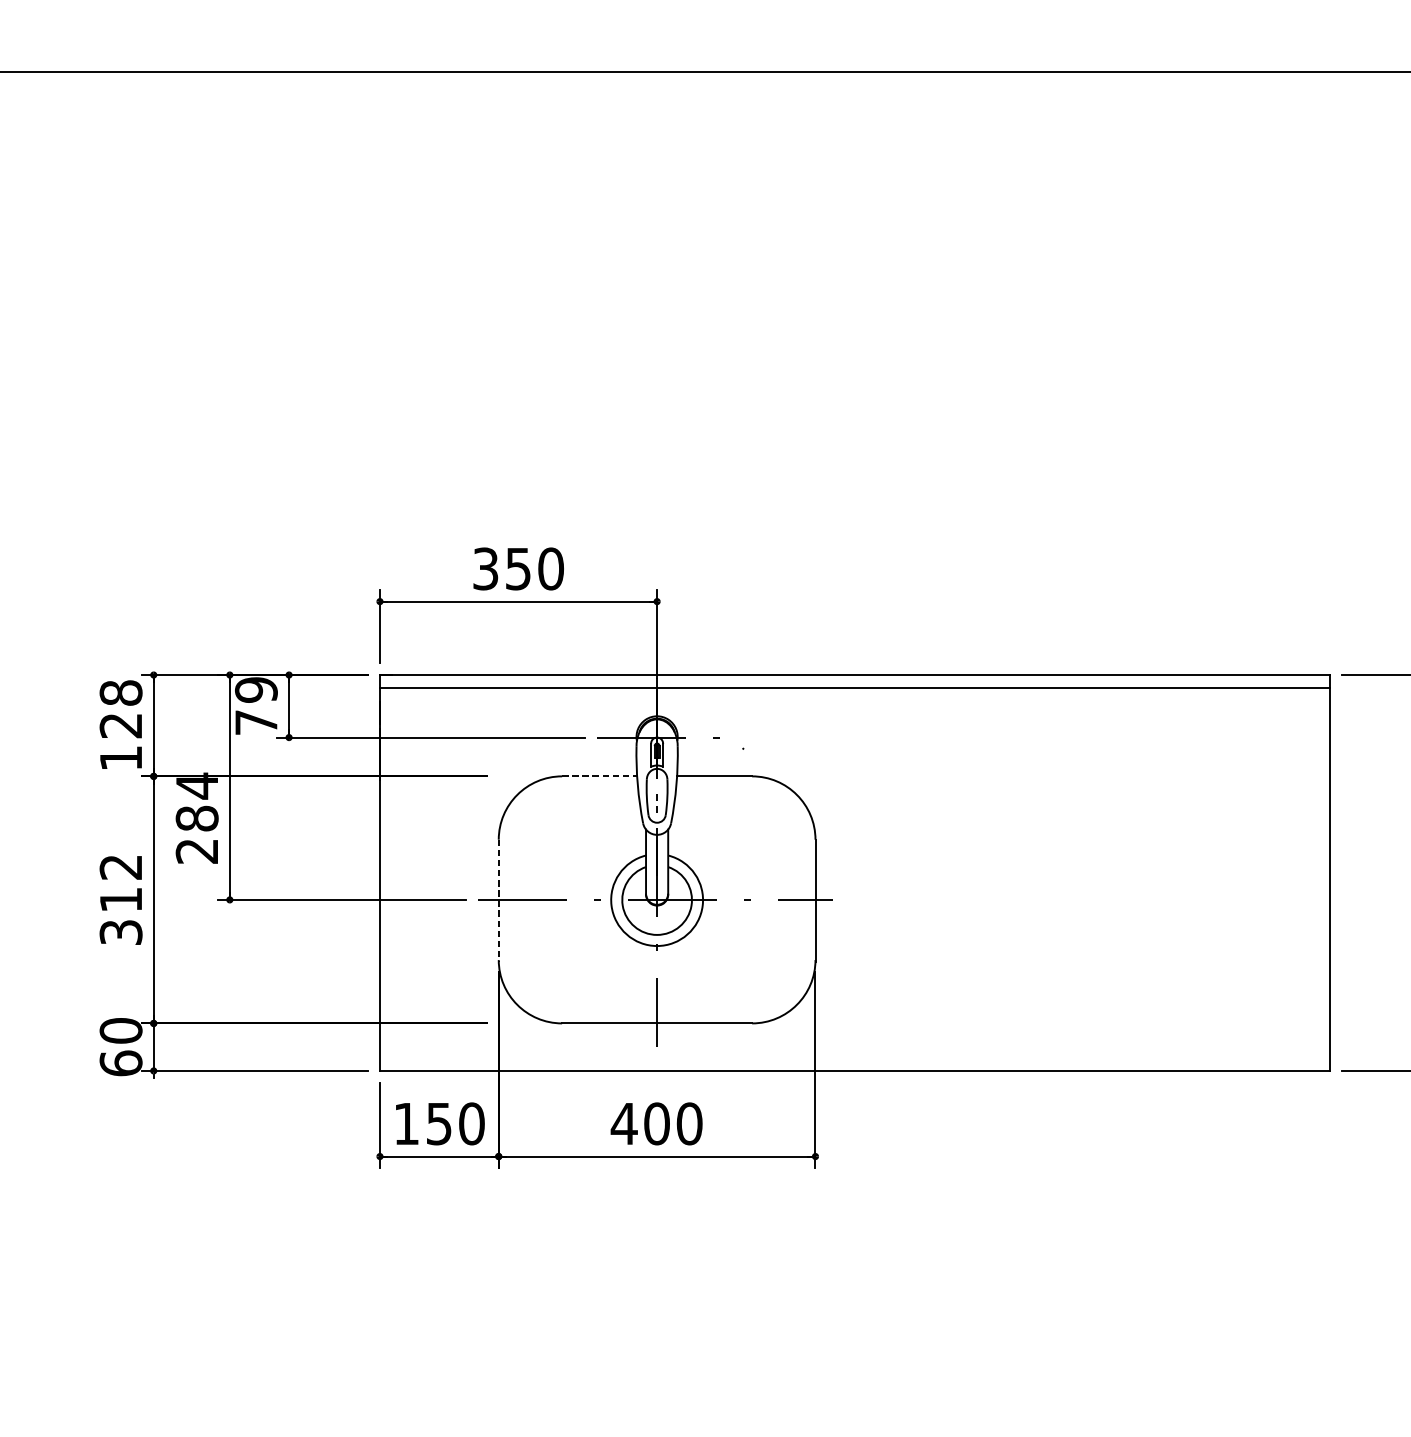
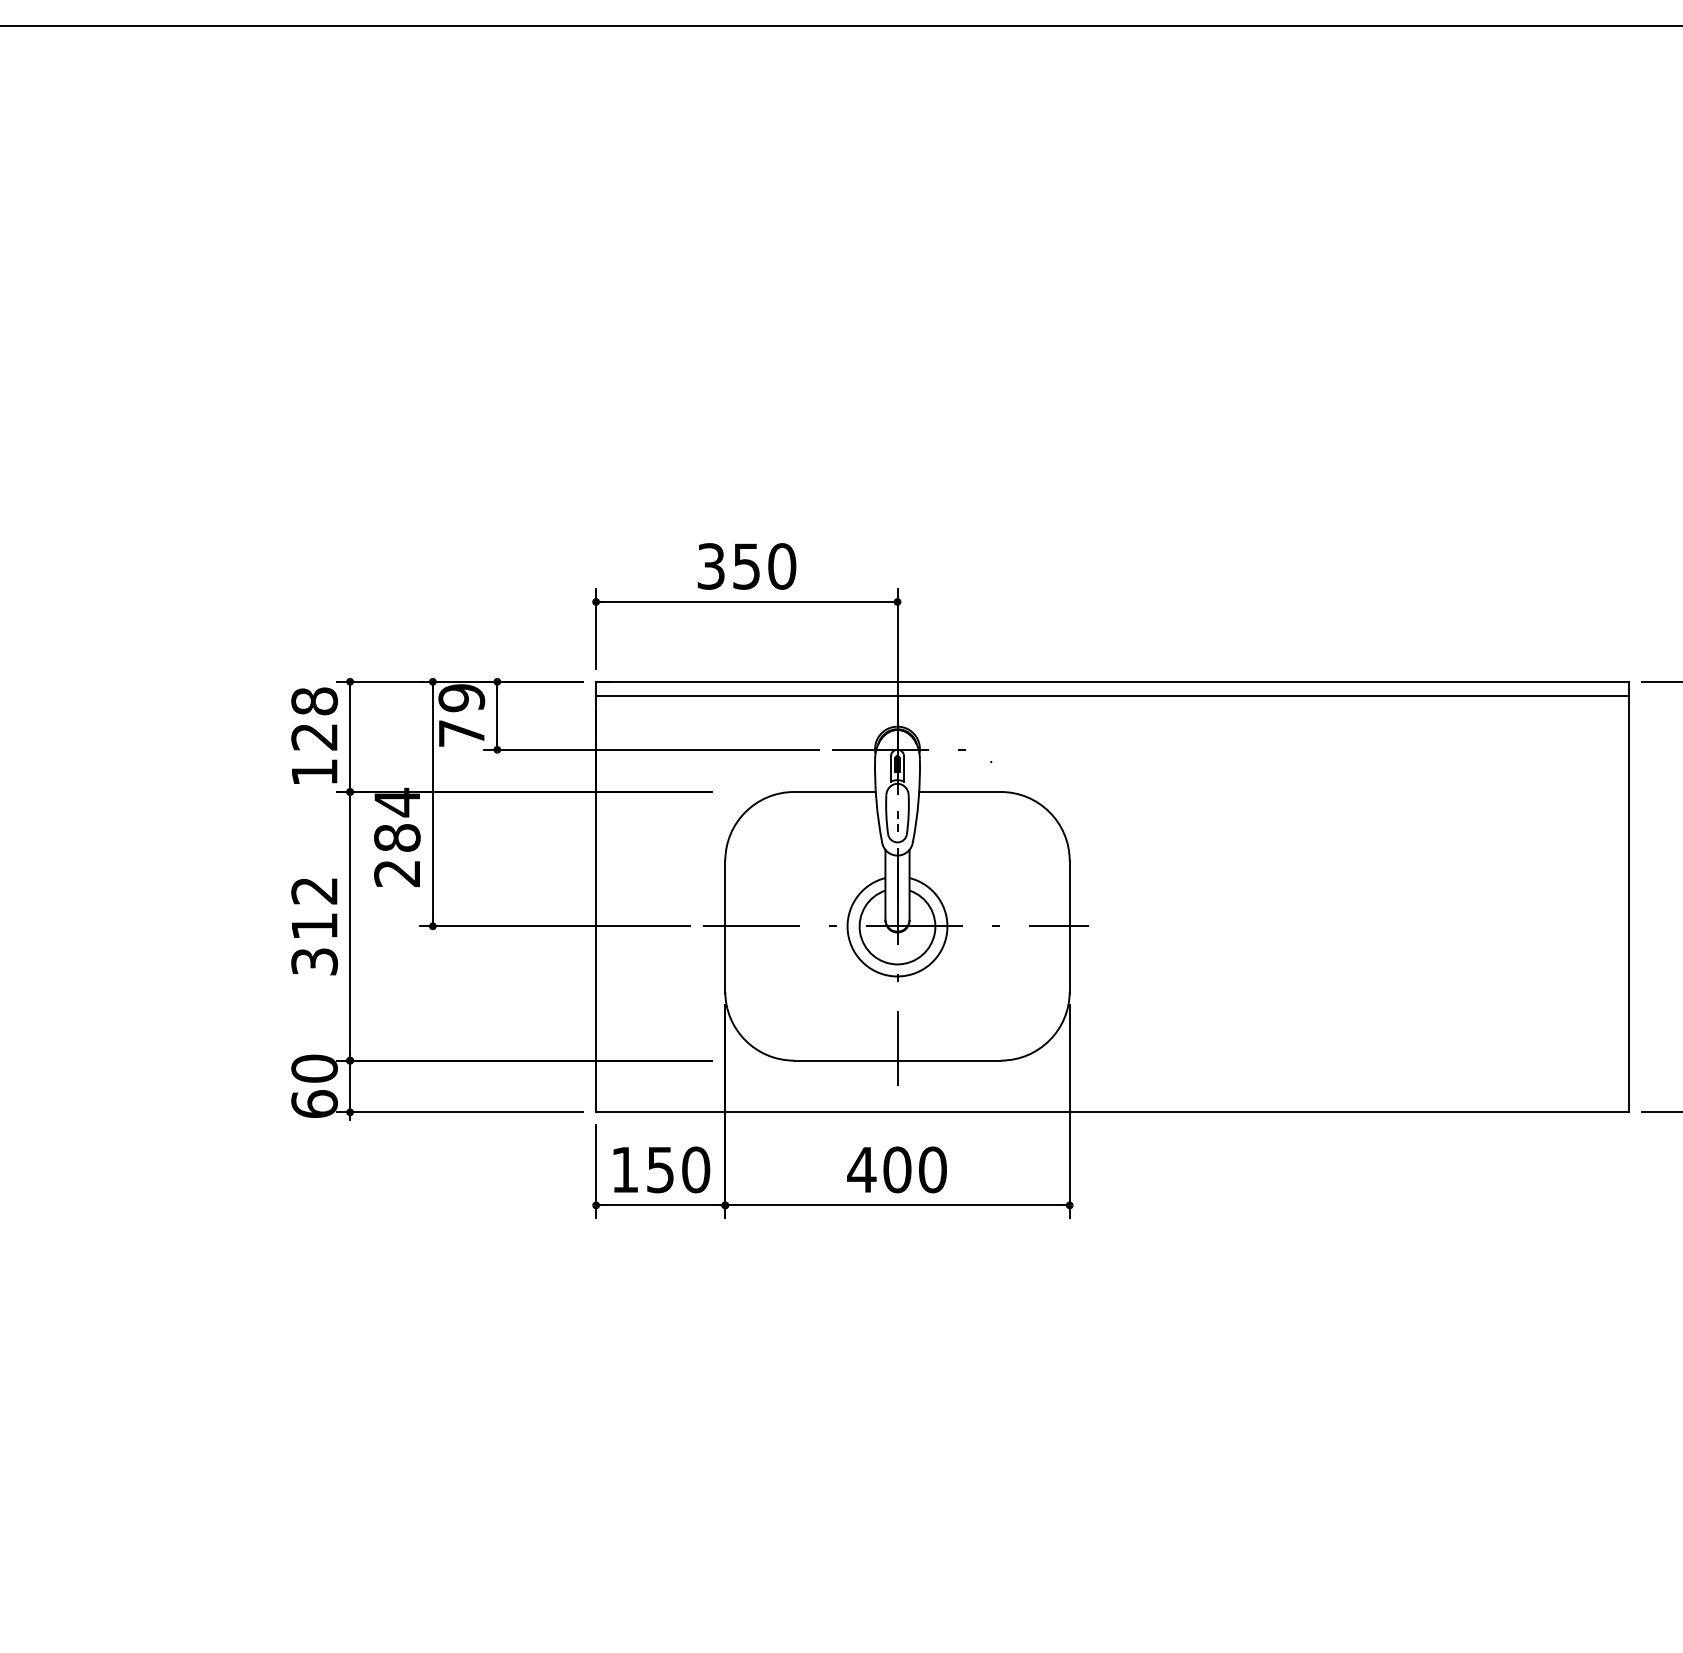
line: (599, 775) -> (834, 791), dashed -> solid
line: (498, 900) -> (725, 927), dashed -> solid

